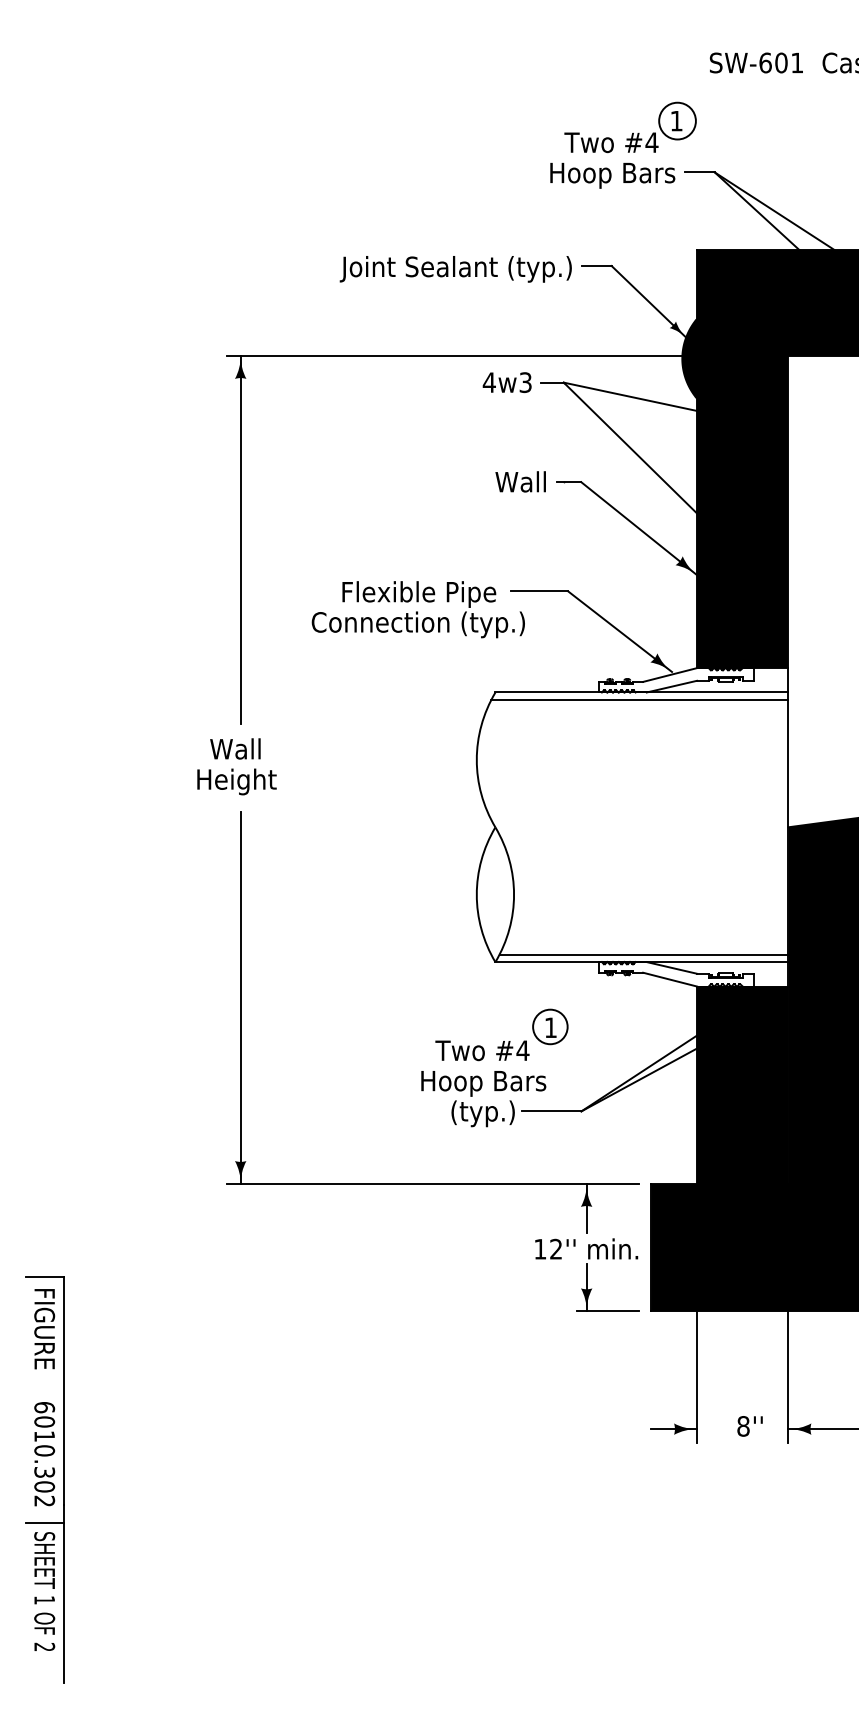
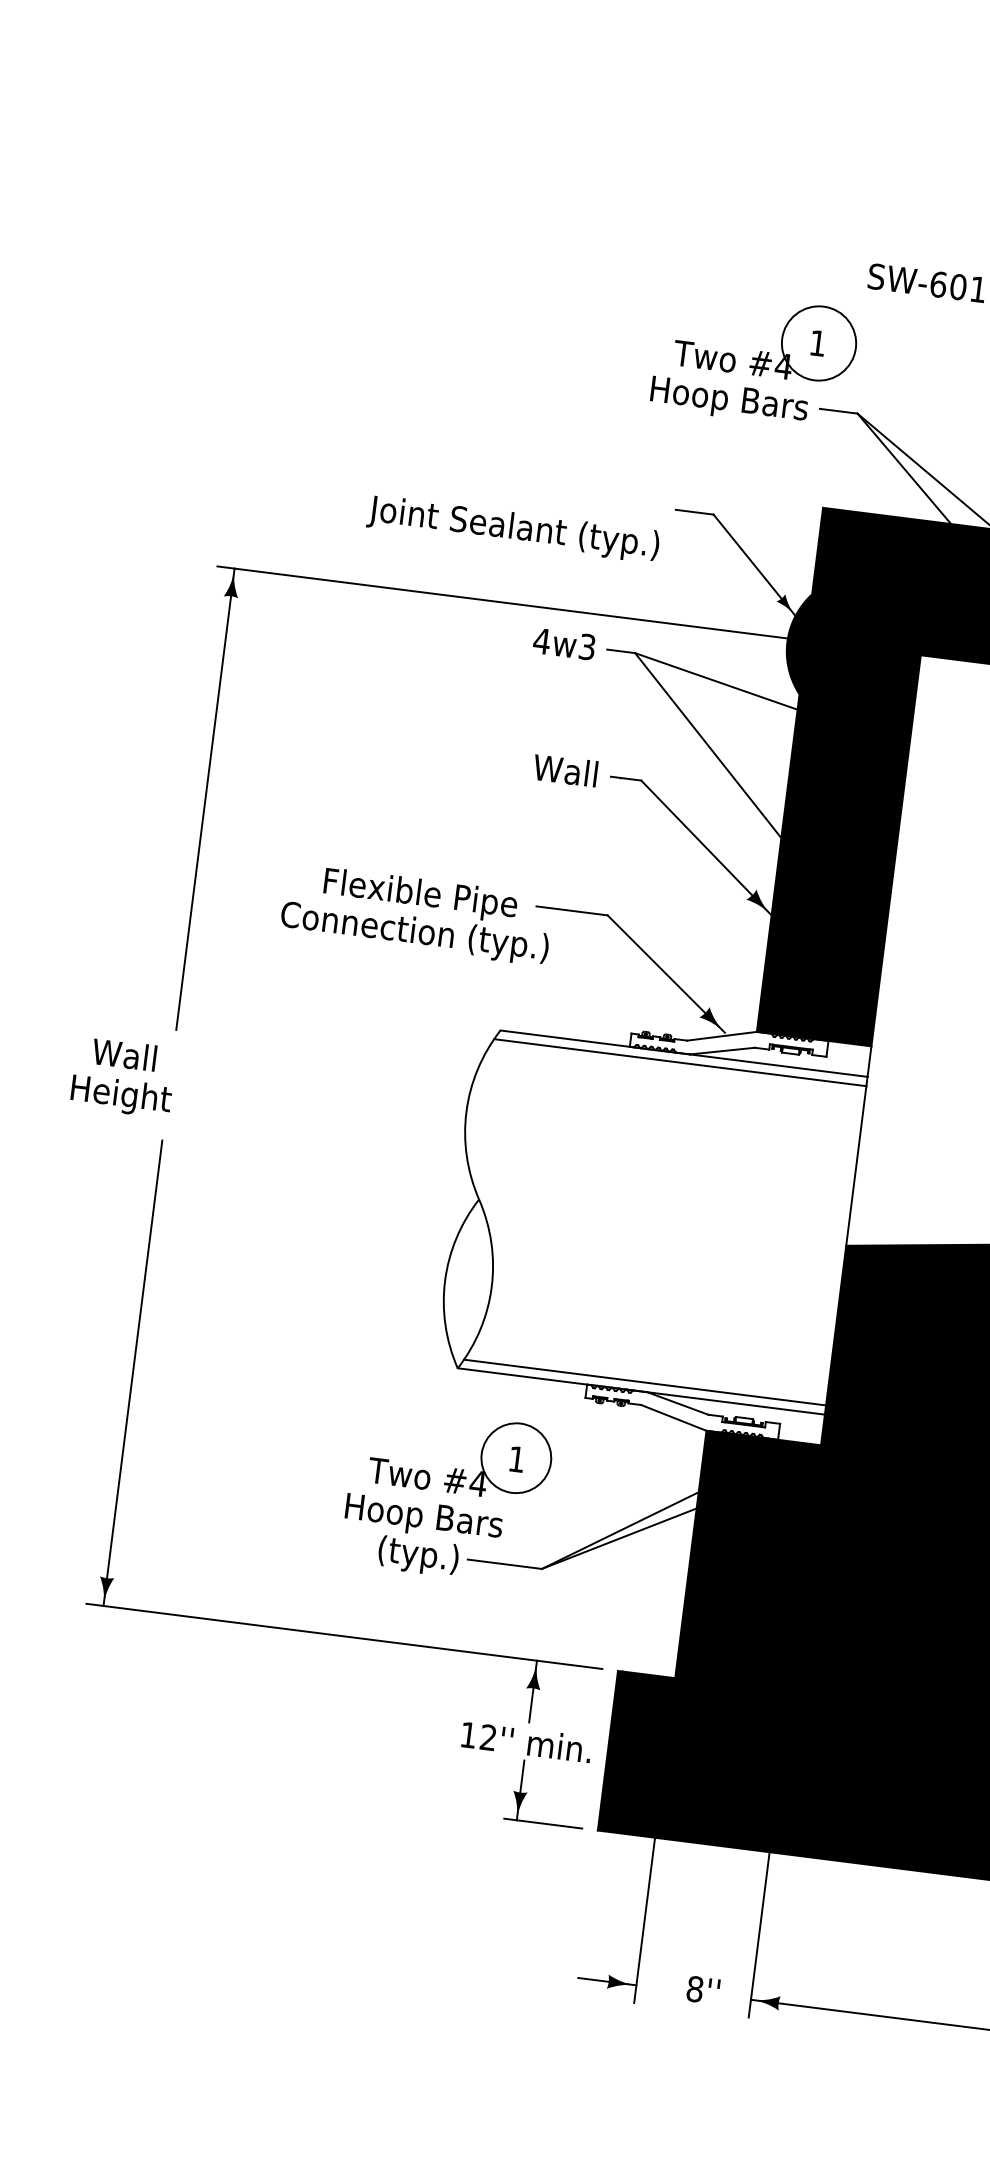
circle: (677, 120) -> (819, 342), size x1.6
text: (455, 269) -> (512, 529), moved
text: (236, 766) -> (122, 1077), moved
circle: (550, 1026) -> (516, 1457), size x1.6

